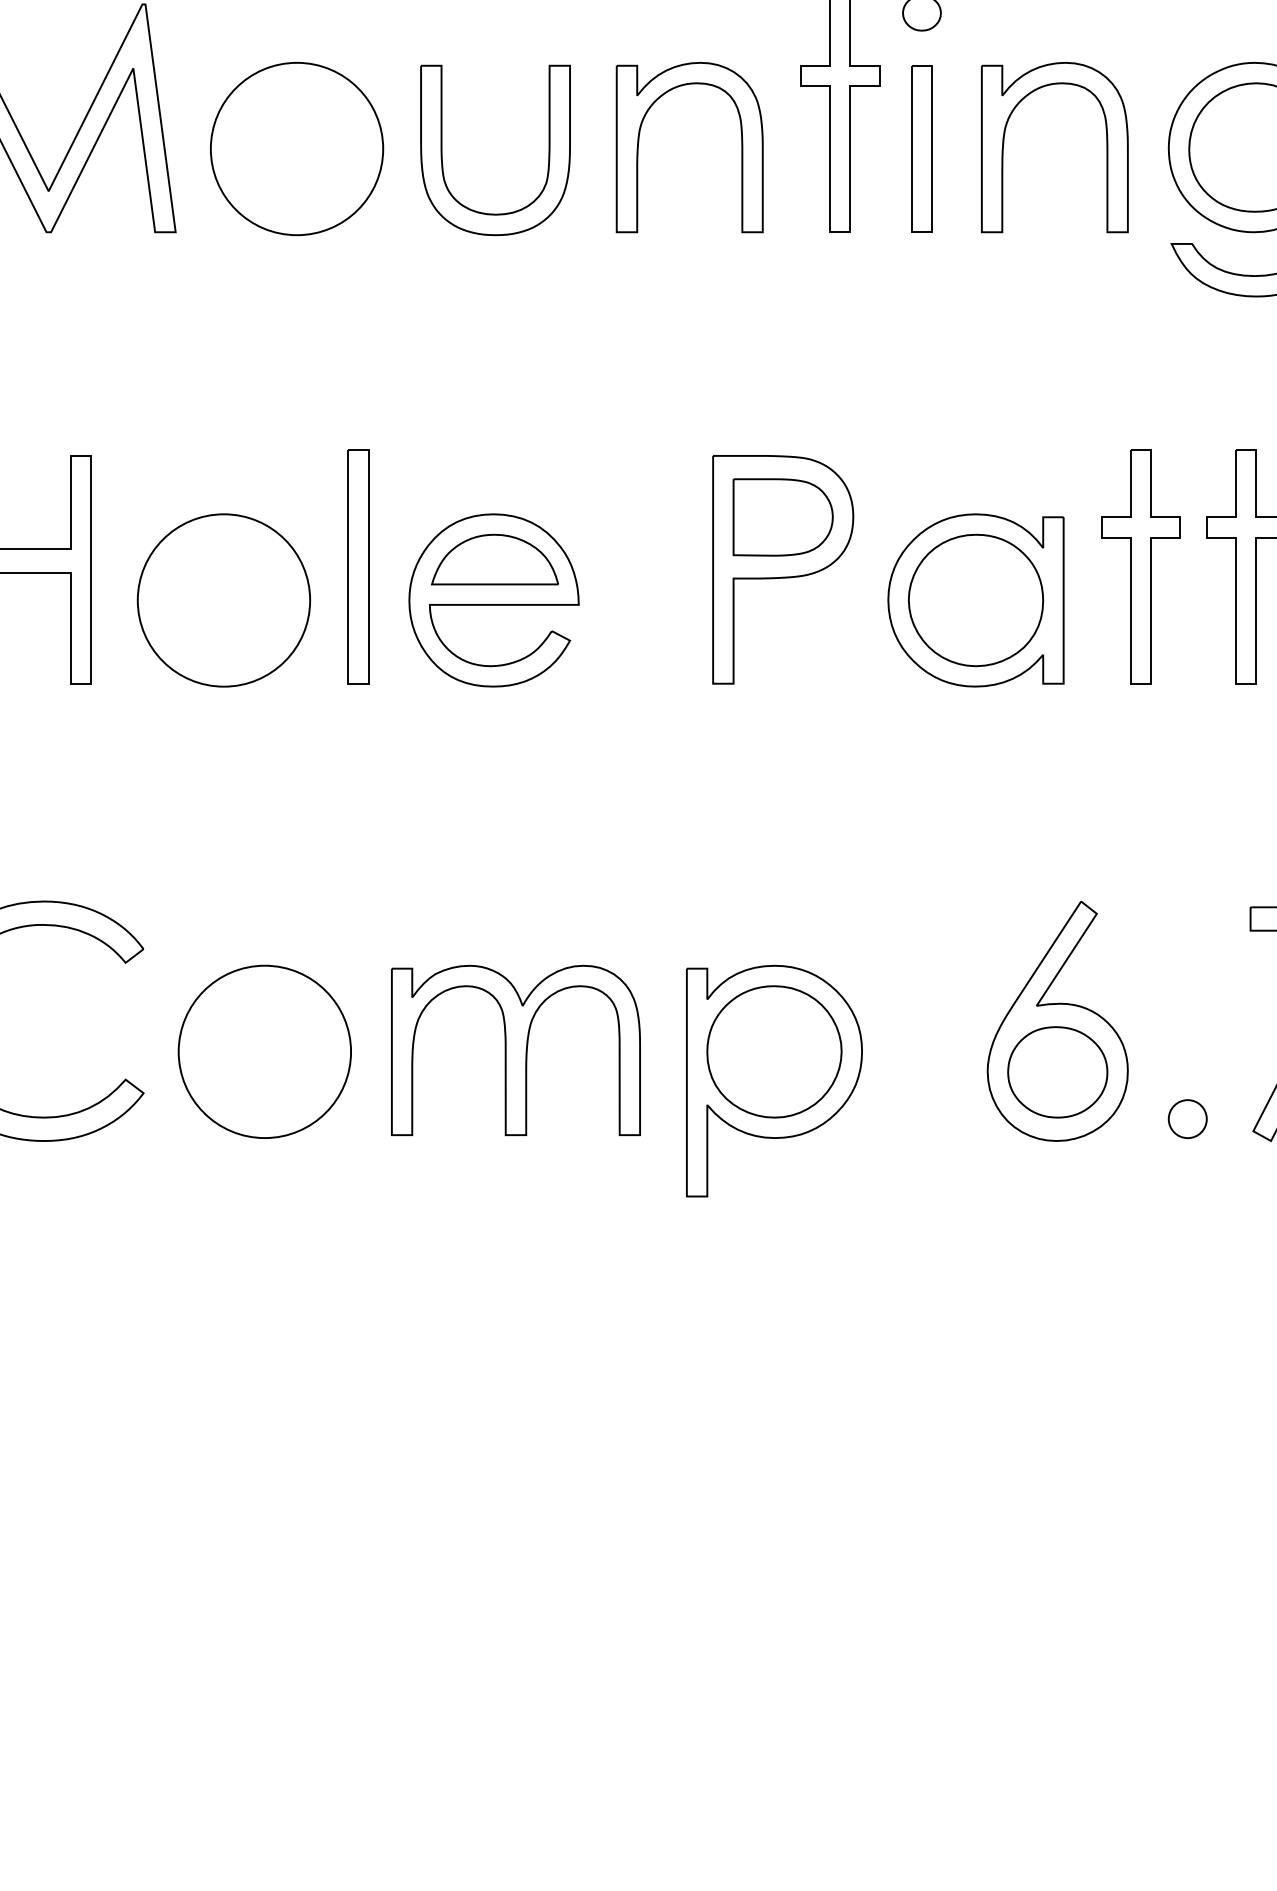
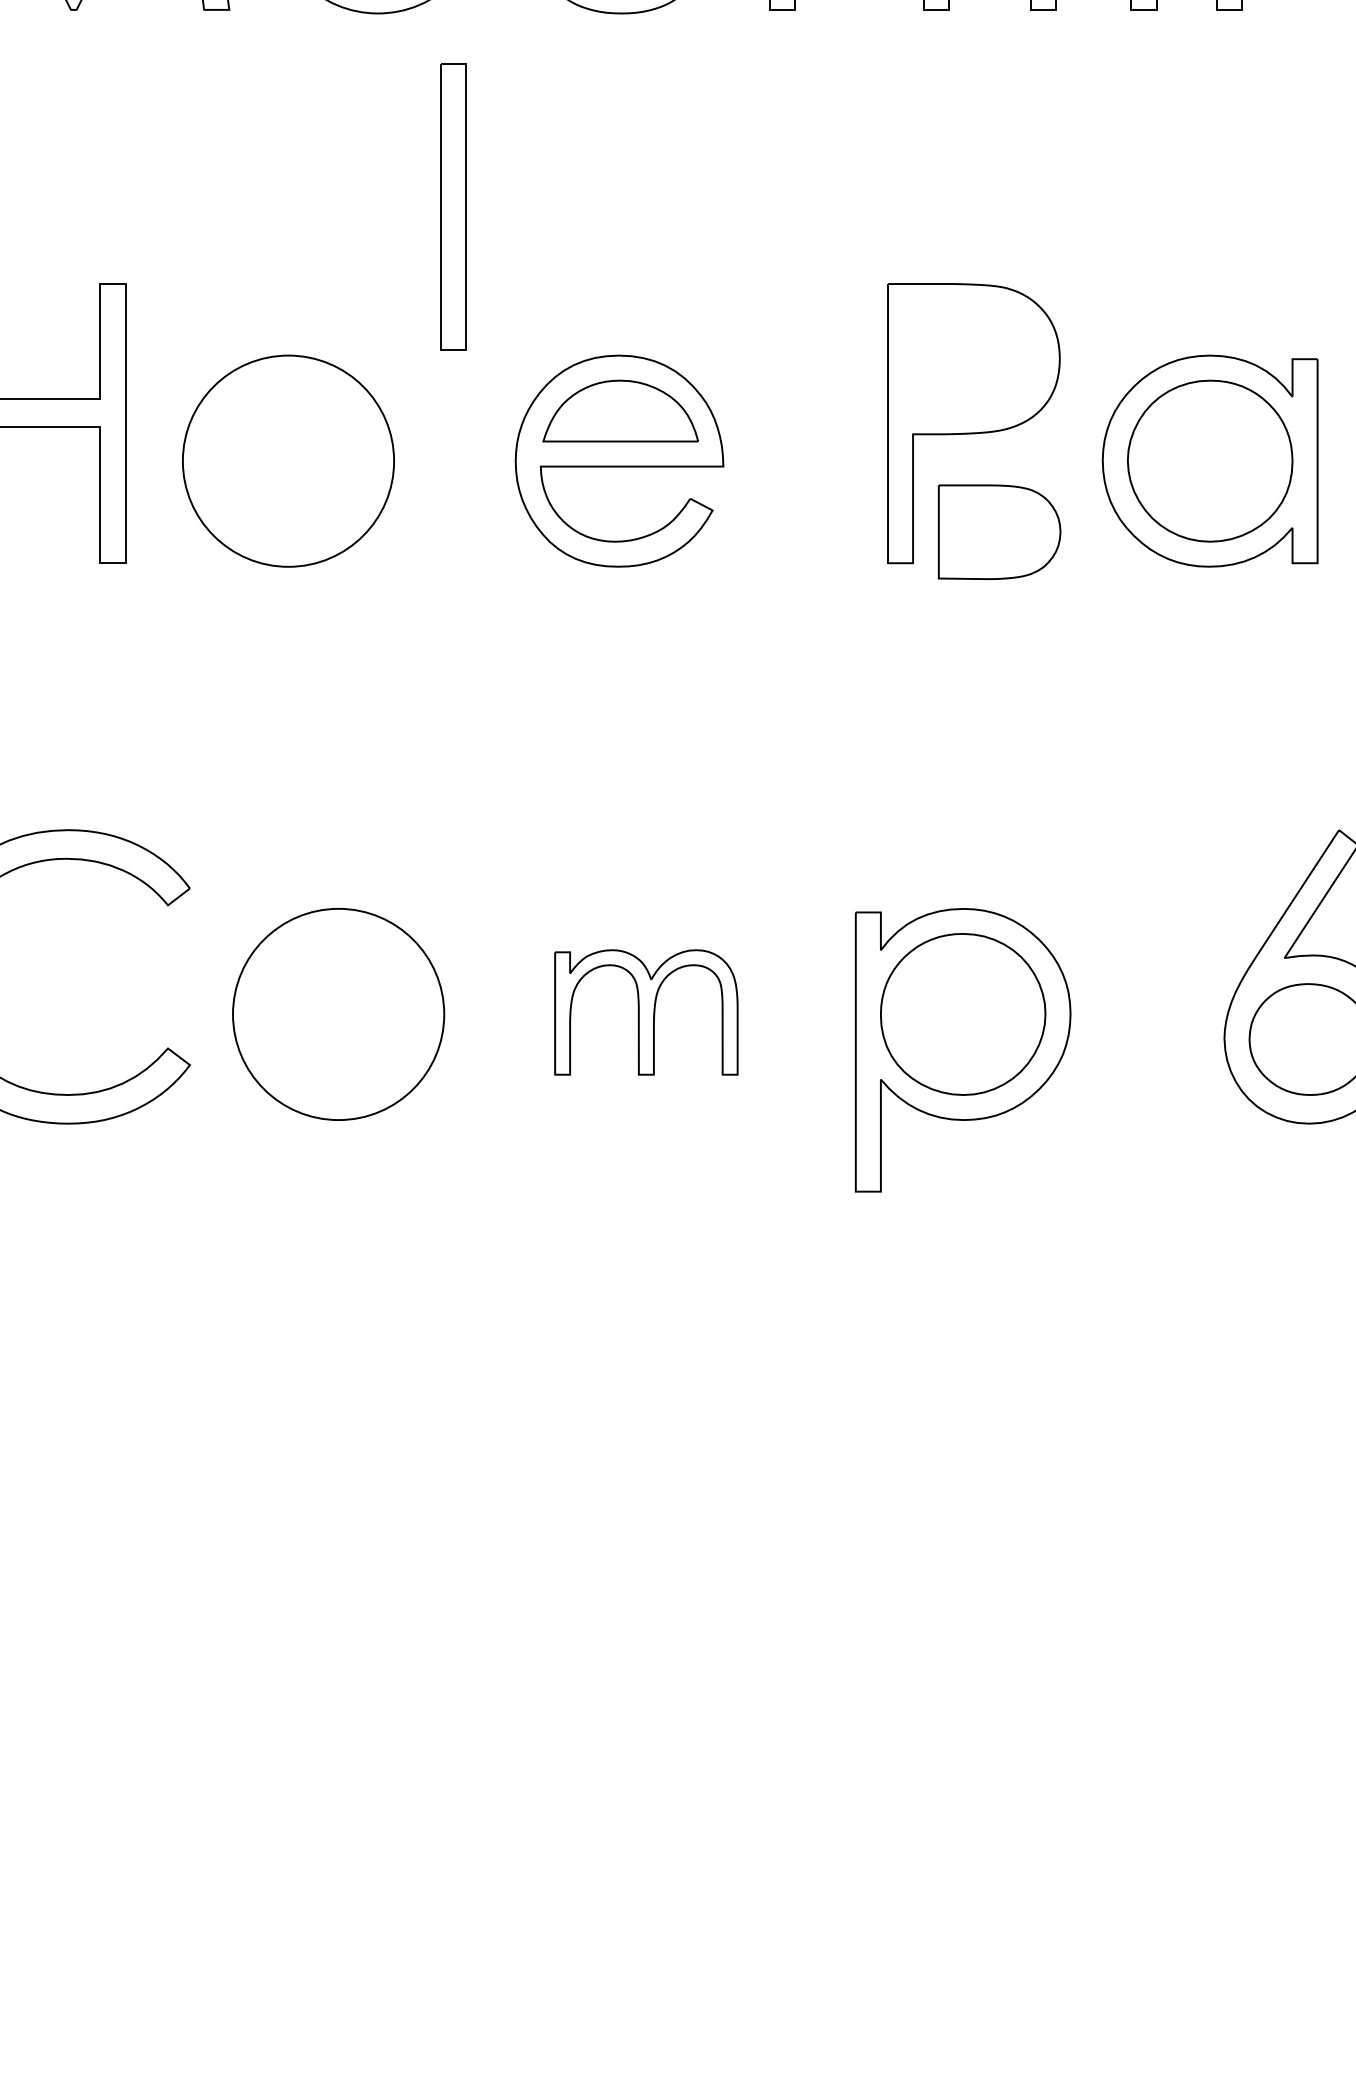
part: (782, 517) -> (998, 532), moved
part: (358, 566) -> (453, 206), moved
part: (515, 1049) -> (645, 1011), size x0.6

